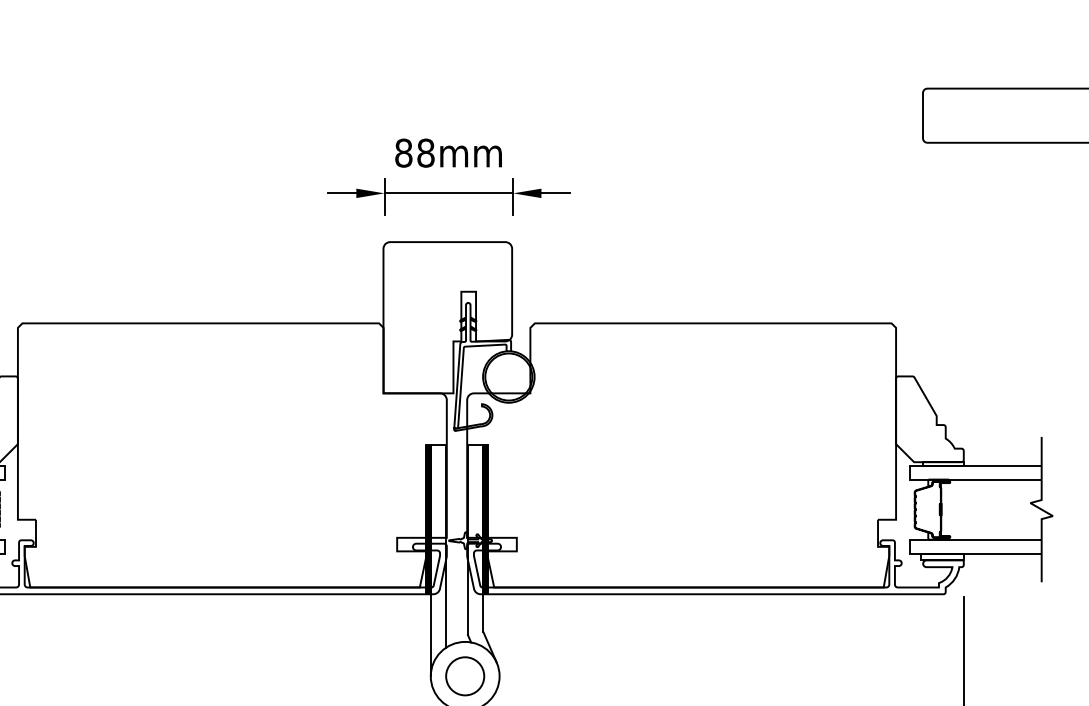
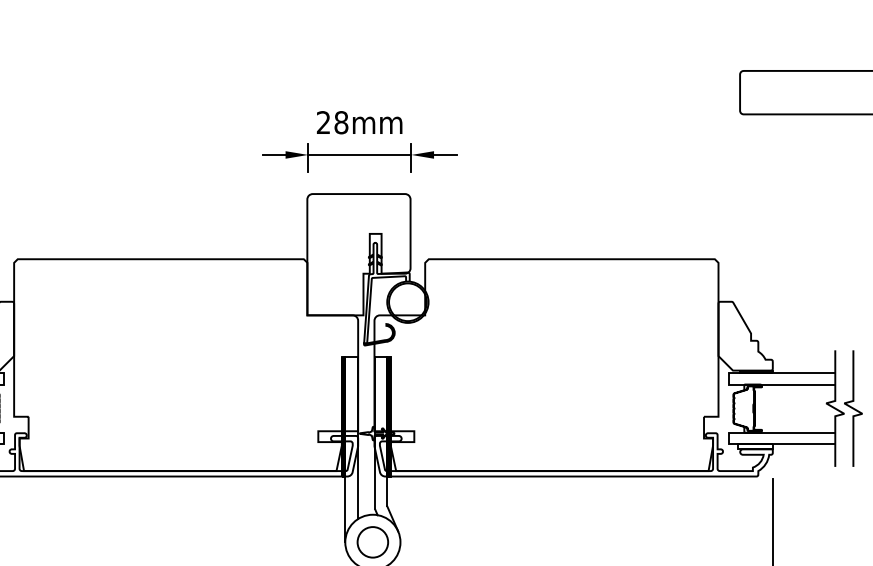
text: (403, 152) -> (323, 122), 88mm -> 28mm
curve: (1063, 509) -> (852, 408), added

